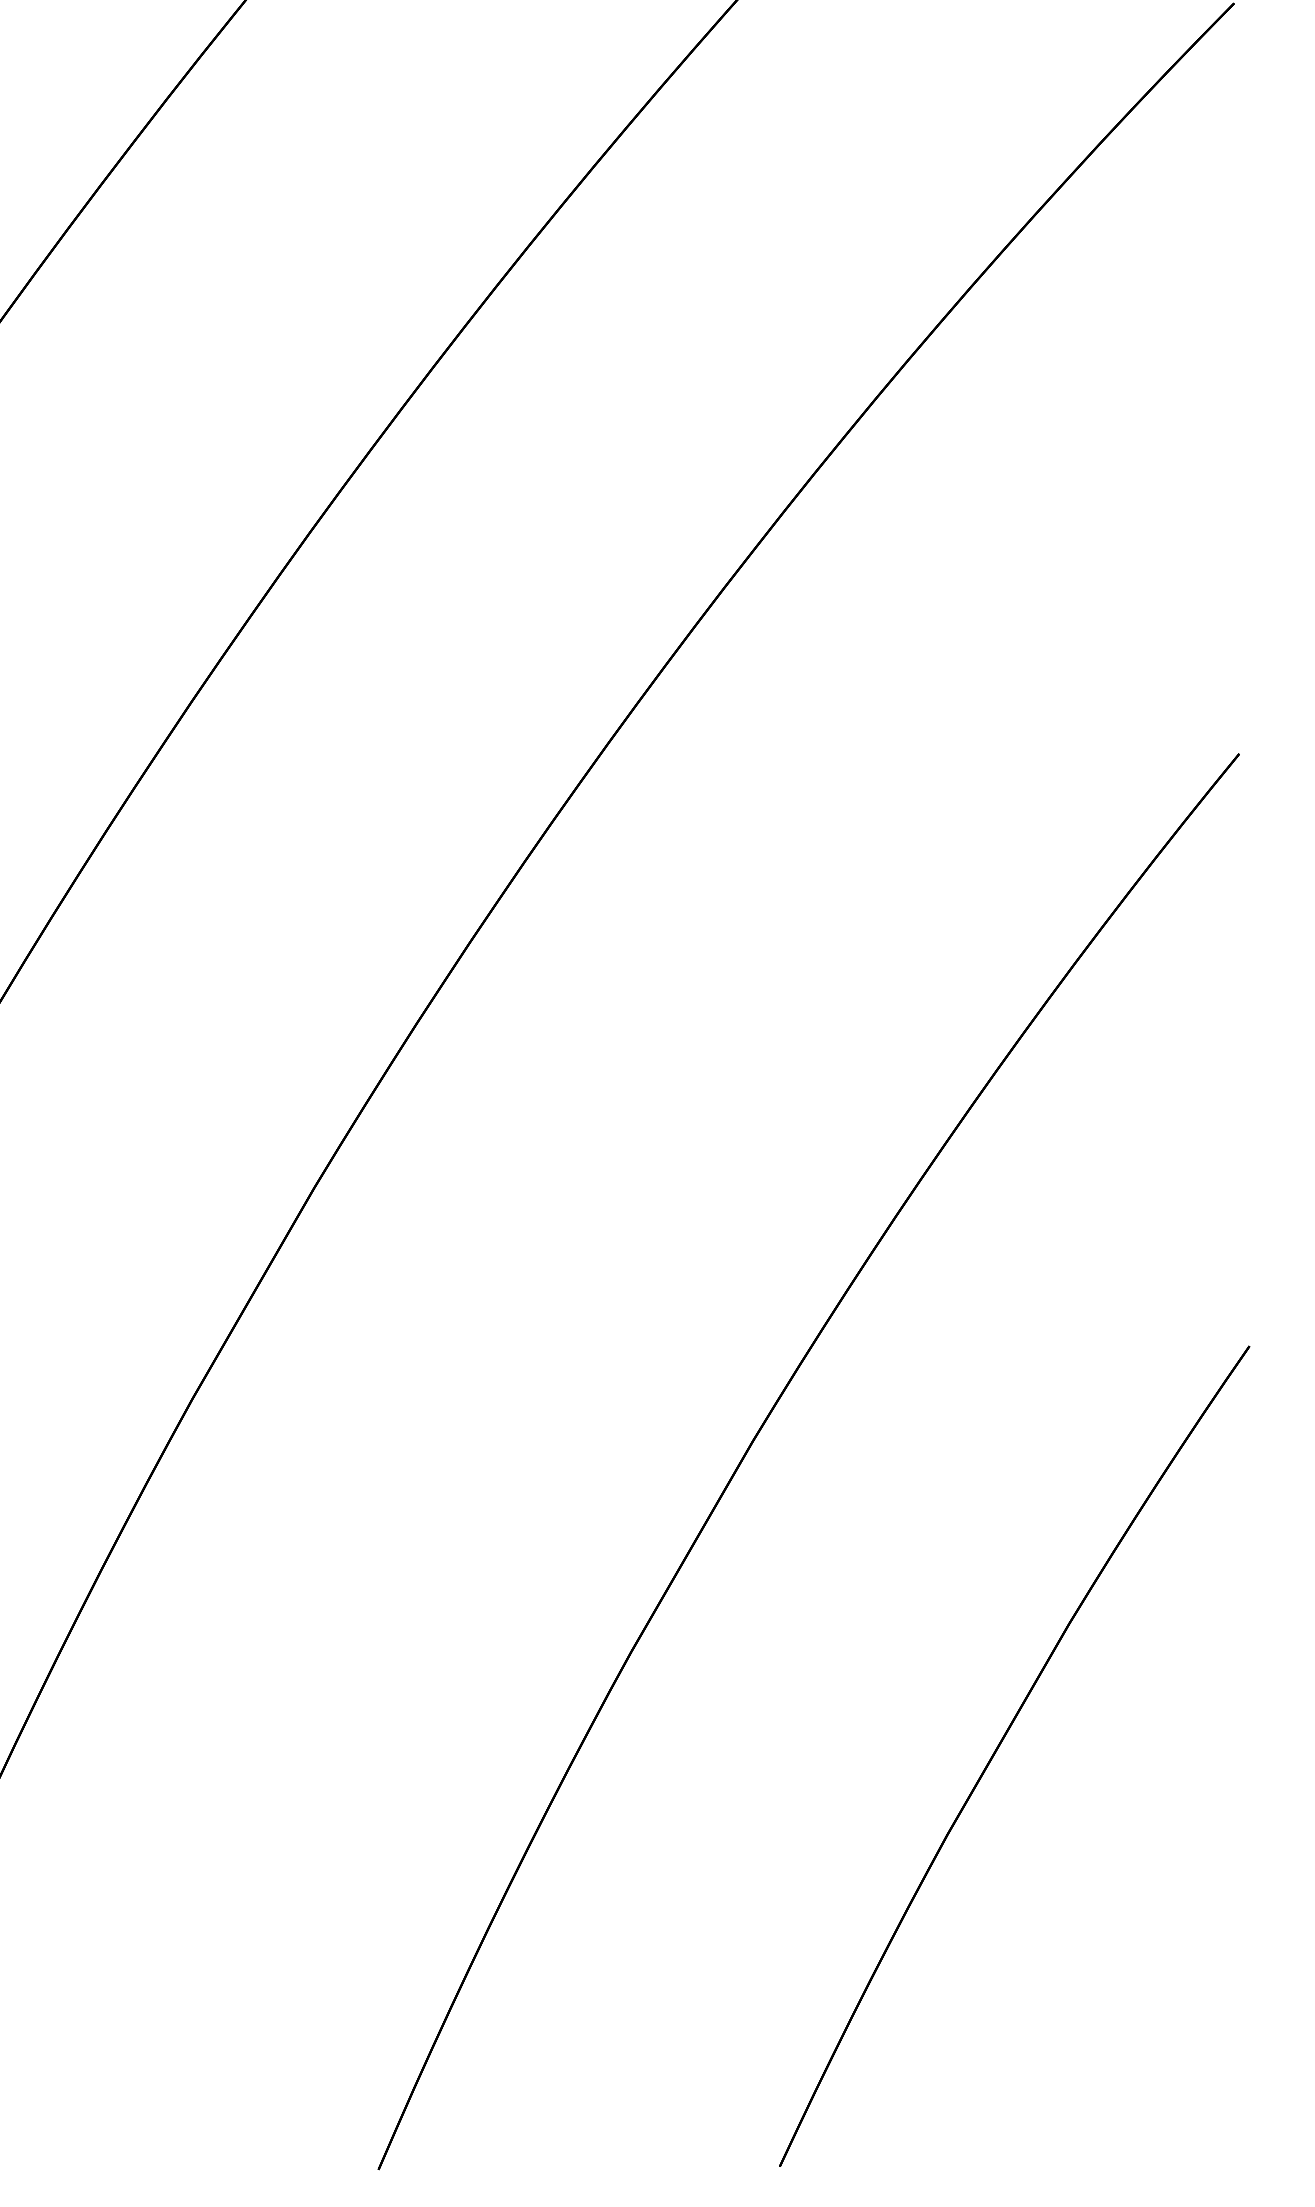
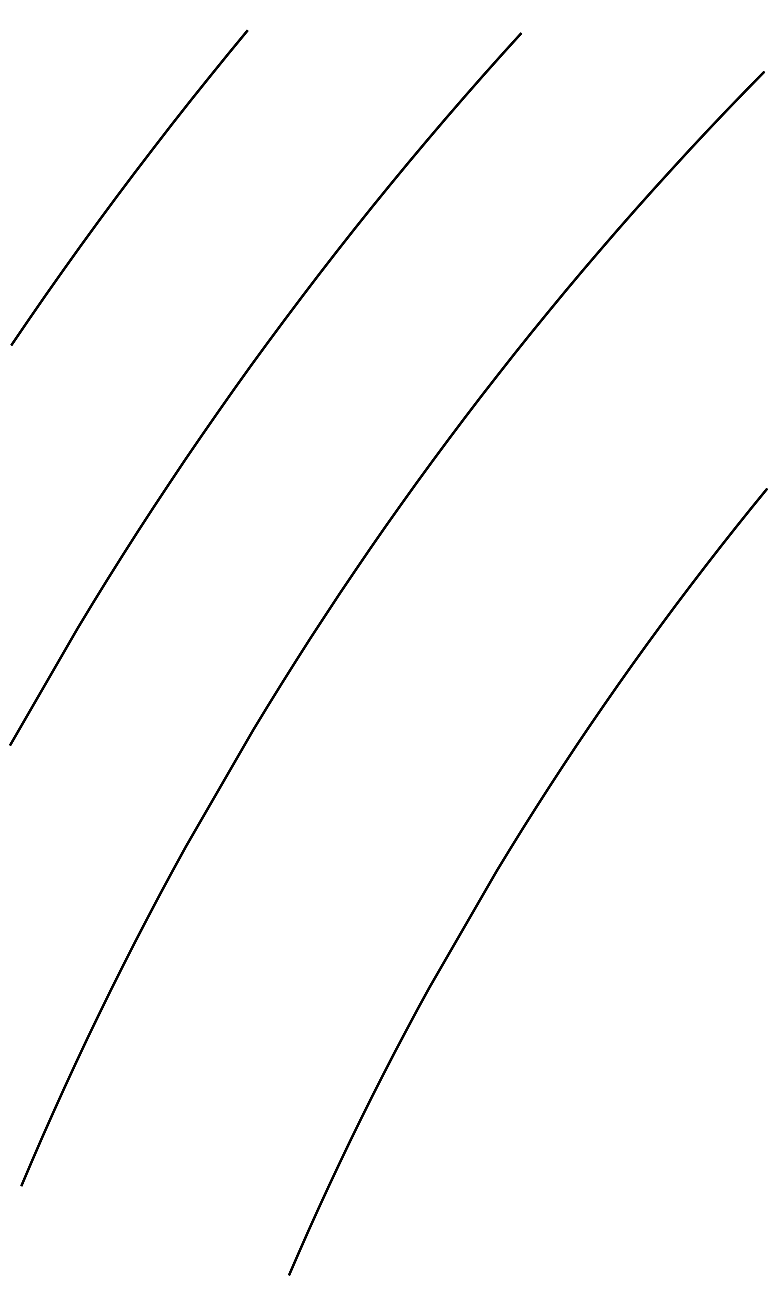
part: (1000, 1747) -> (634, 1040), removed

